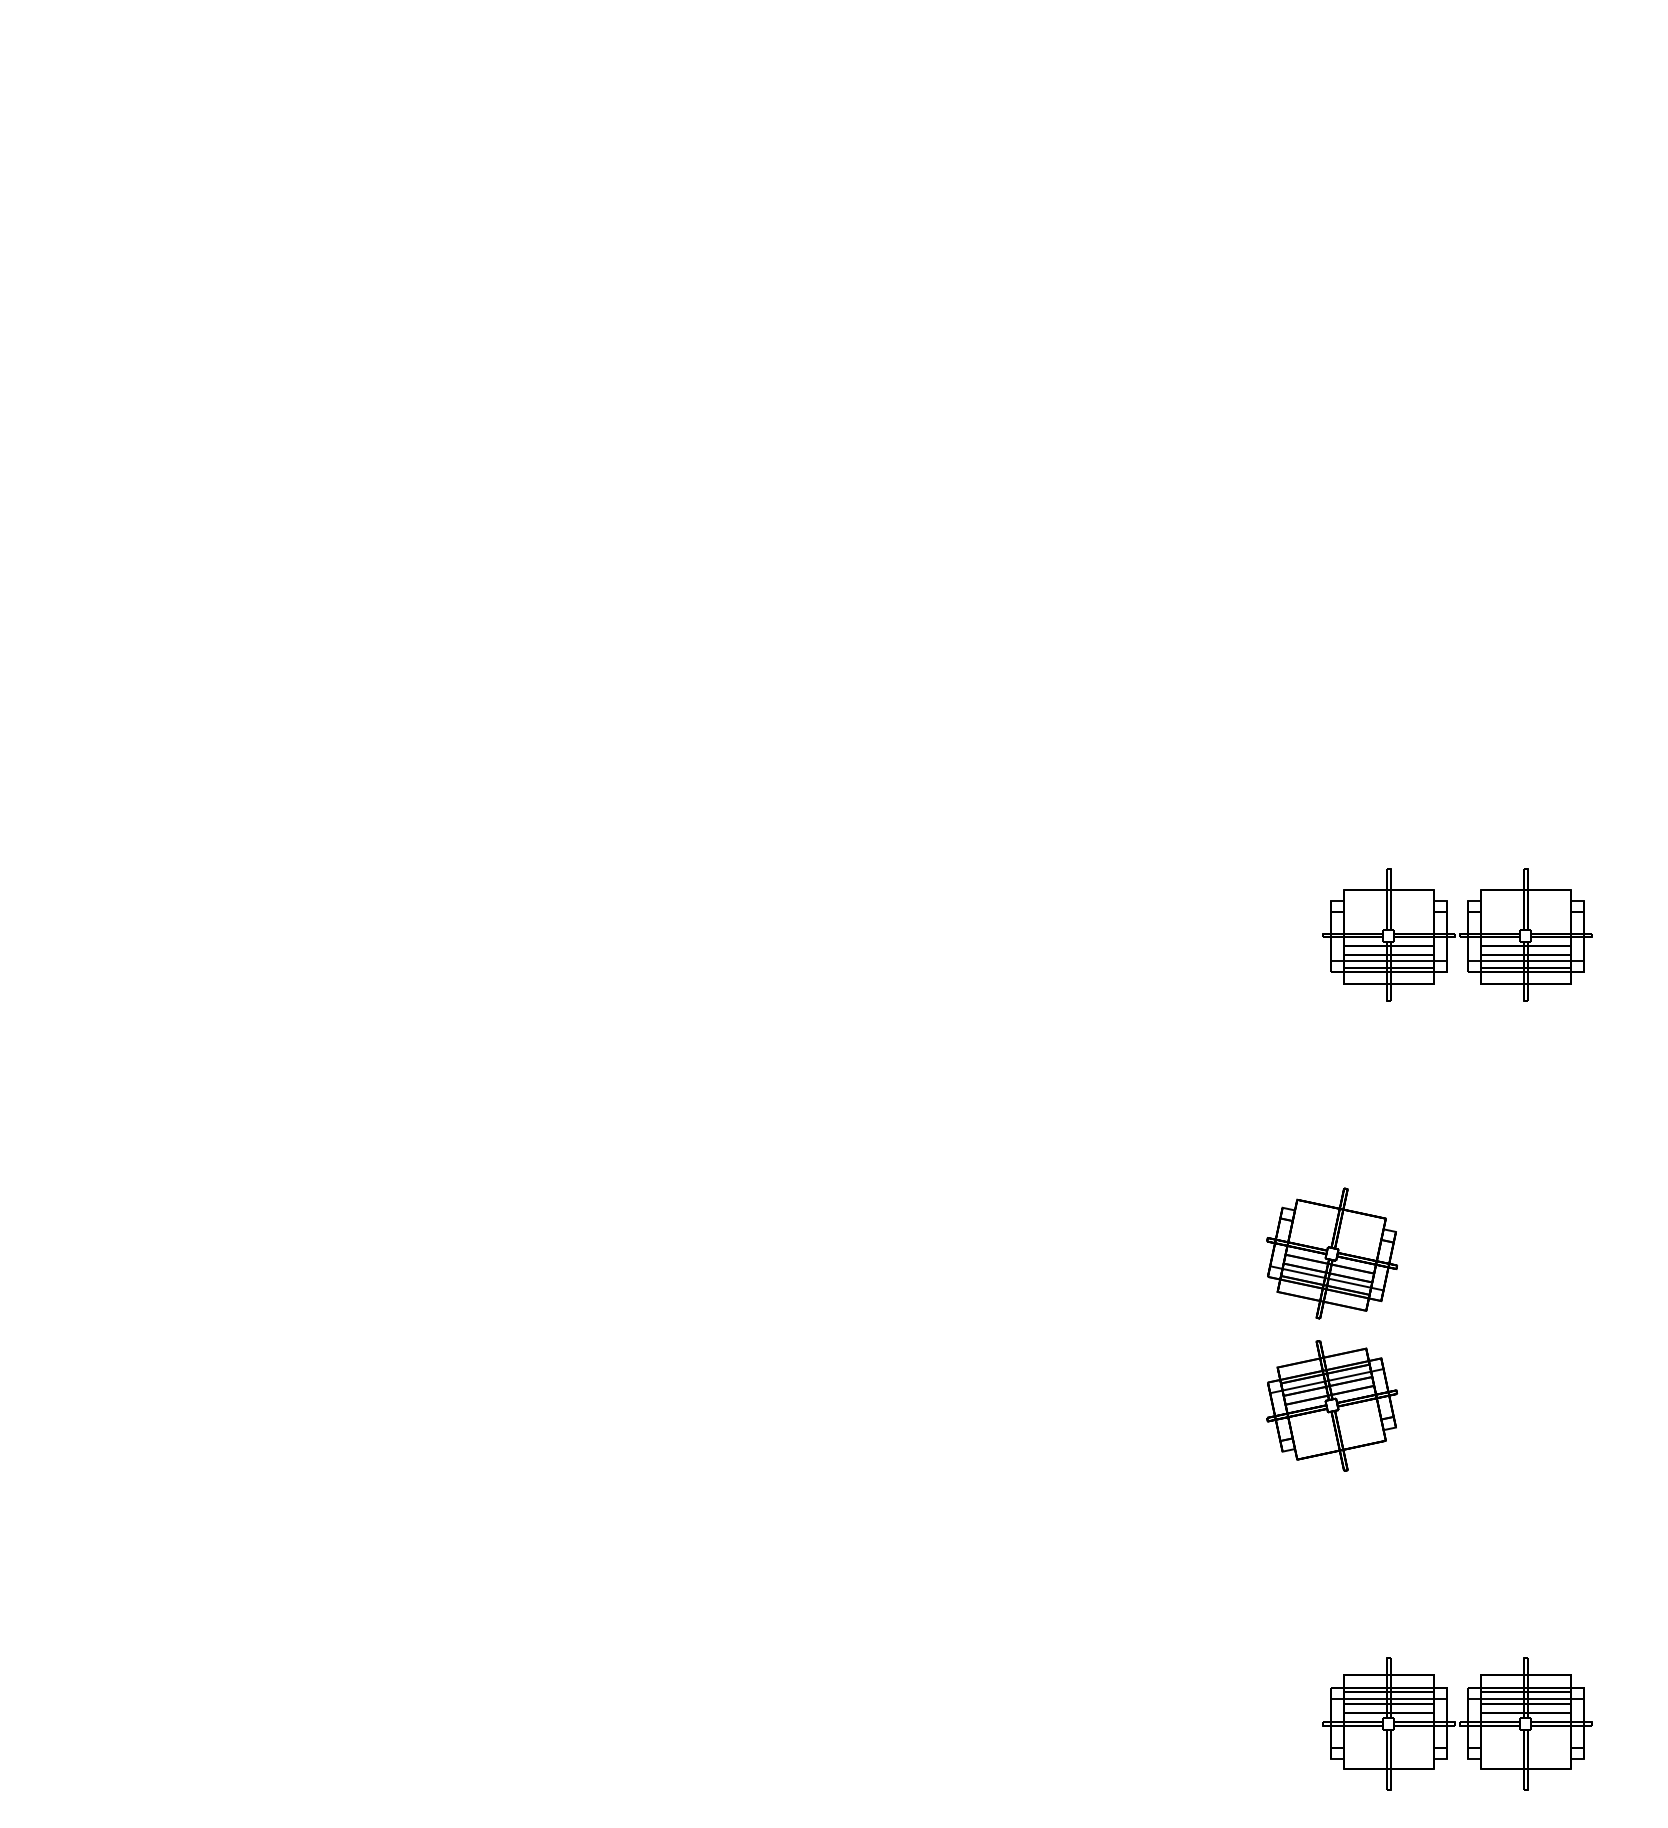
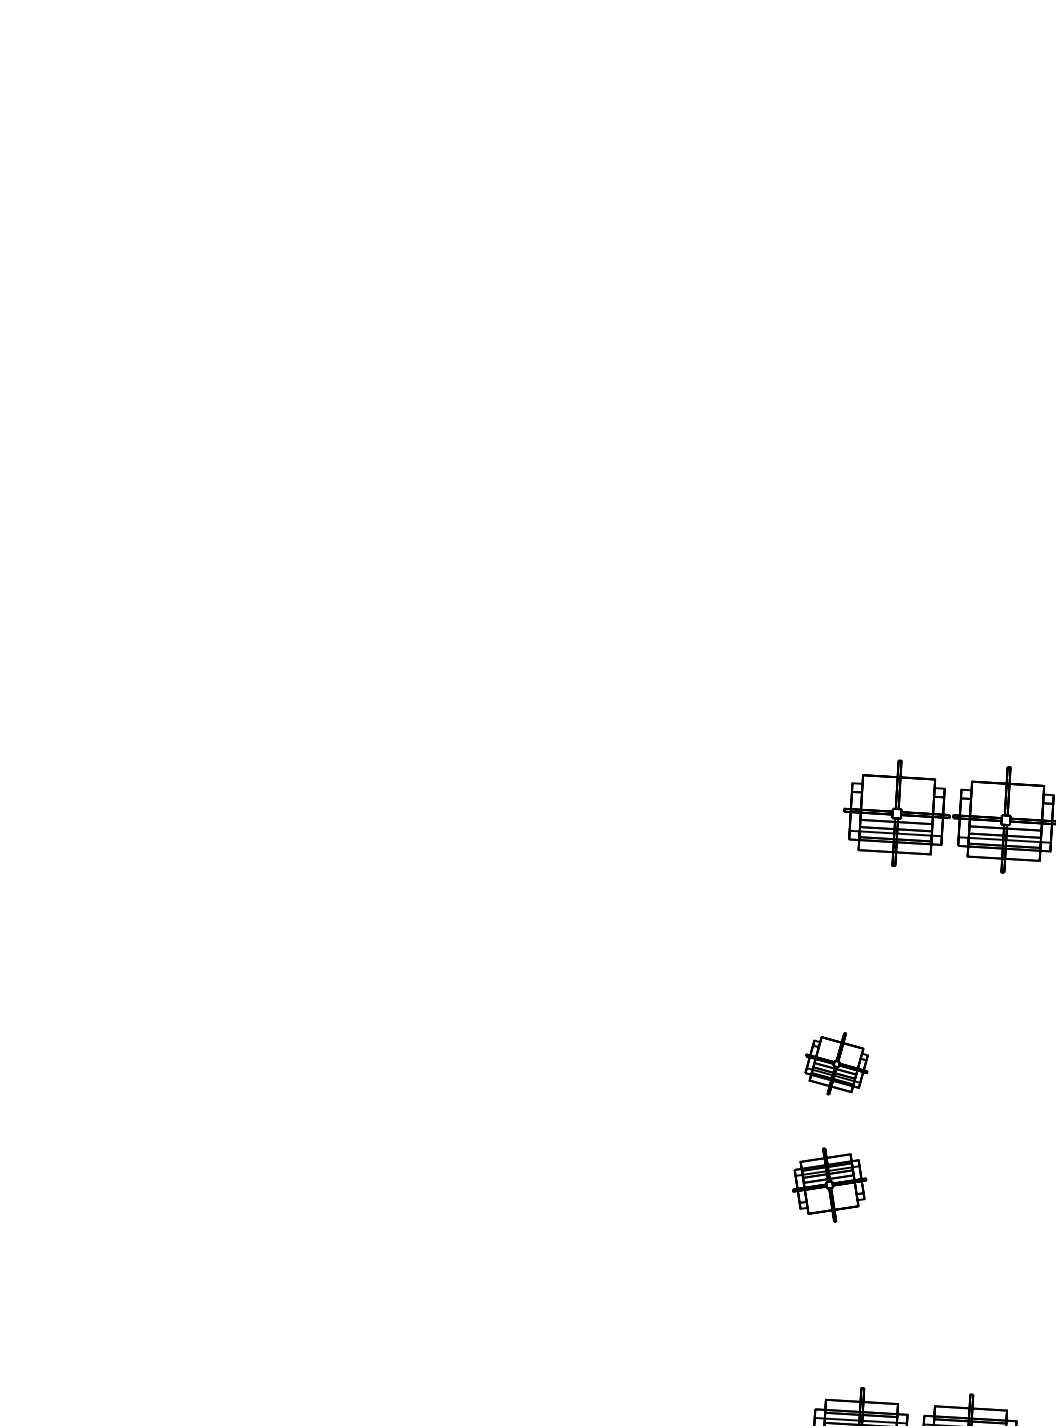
part: (1331, 1253) -> (836, 1063), size x0.6
part: (1332, 1405) -> (829, 1184), size x0.7

